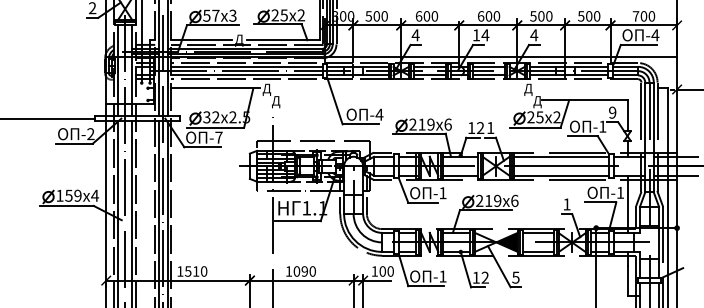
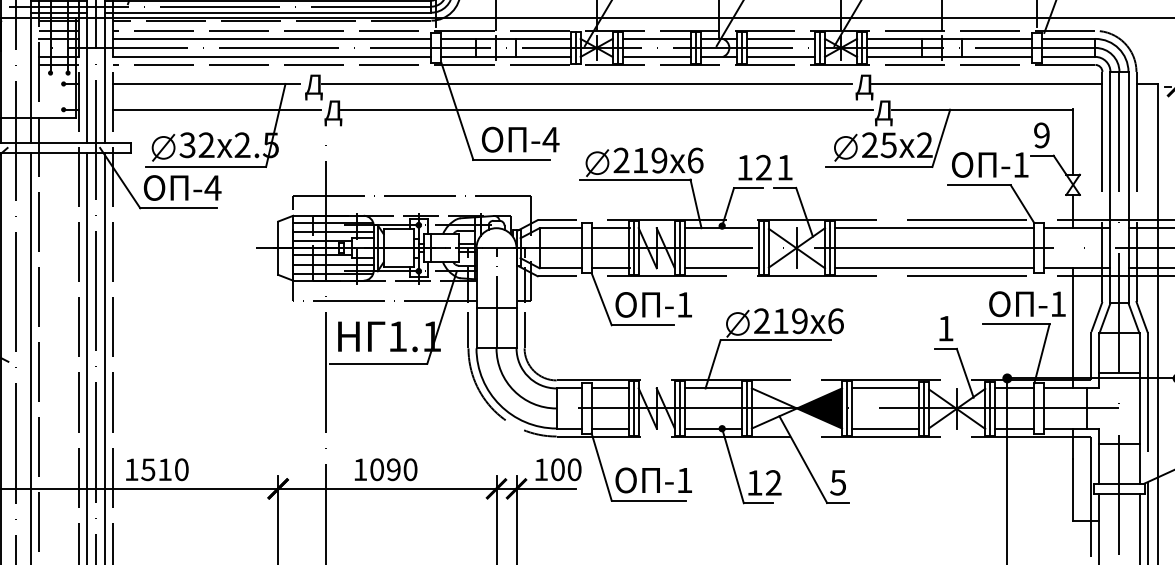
line: (396, 88) -> (586, 84), added
line: (586, 88) -> (986, 84), added
line: (220, 100) -> (216, 109), added
line: (405, 100) -> (605, 109), added
text: (218, 137) -> (212, 187), -7 -> -4

